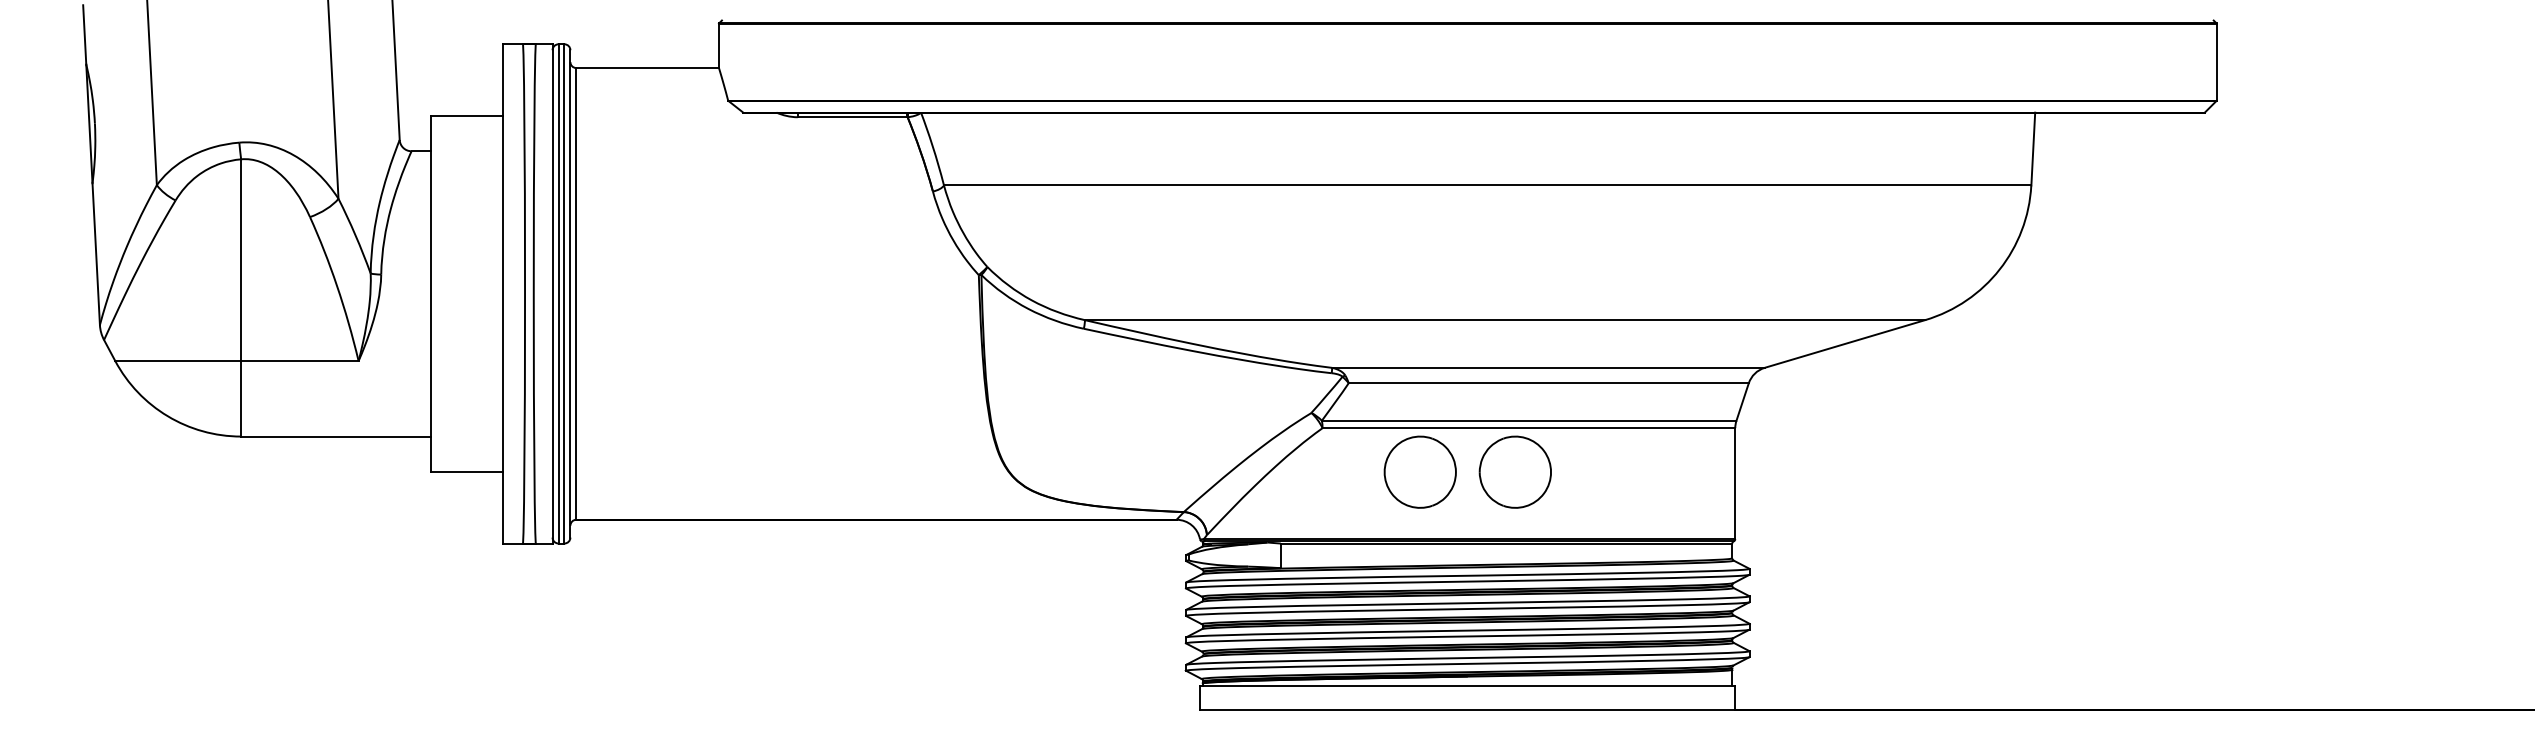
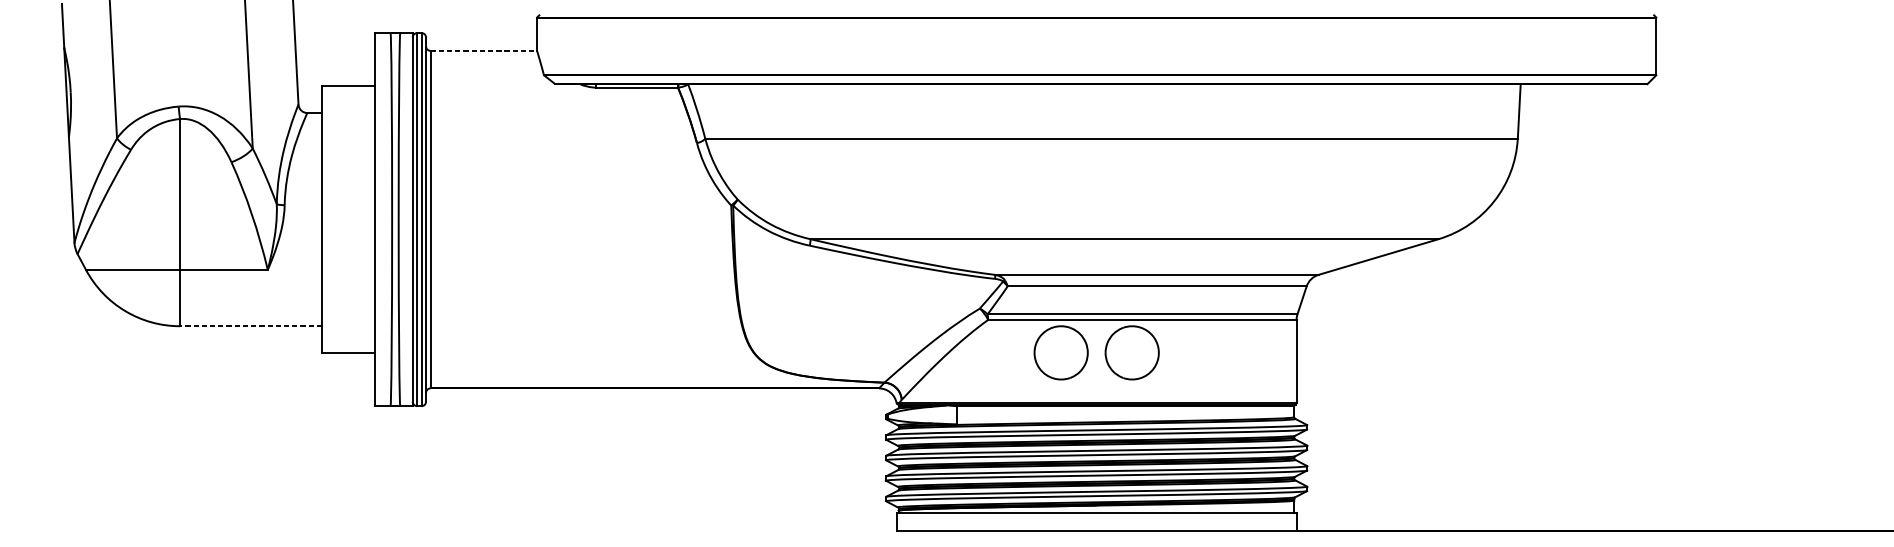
line: (648, 68) -> (484, 51), solid -> dashed
line: (335, 436) -> (250, 326), solid -> dashed

